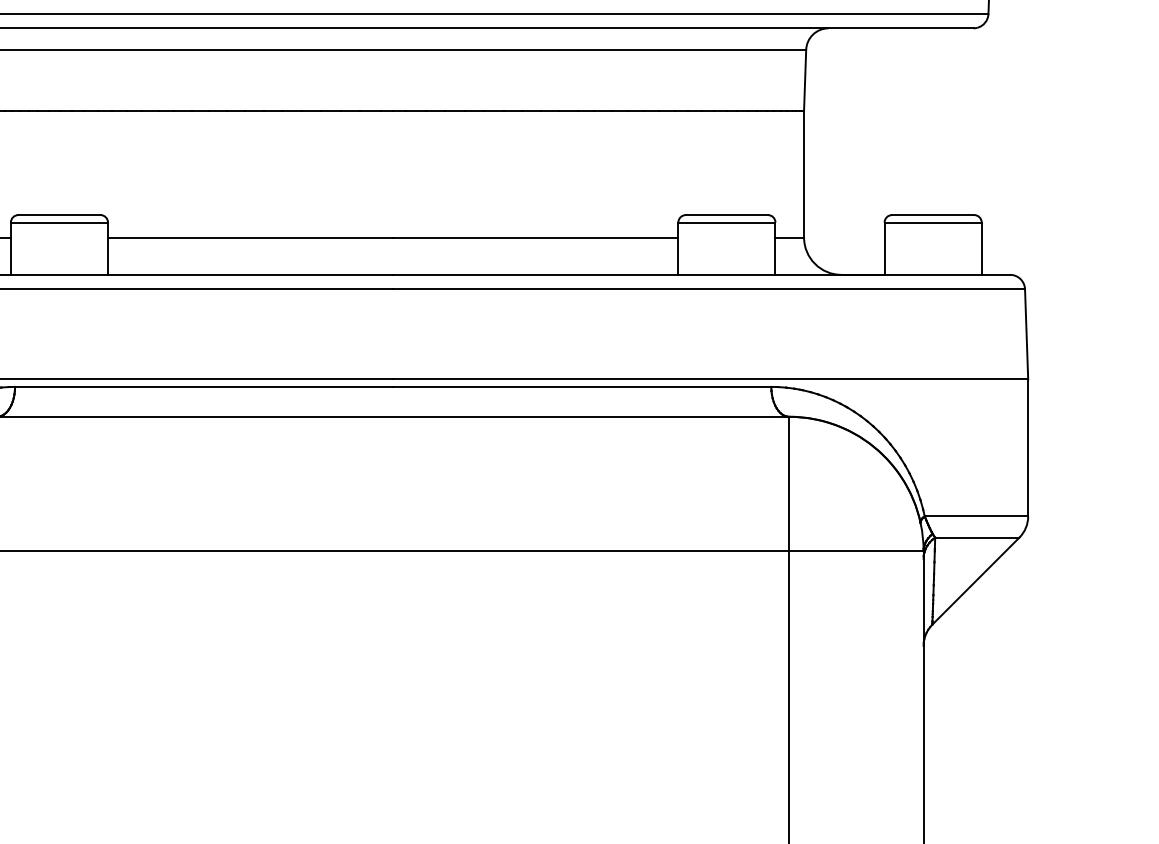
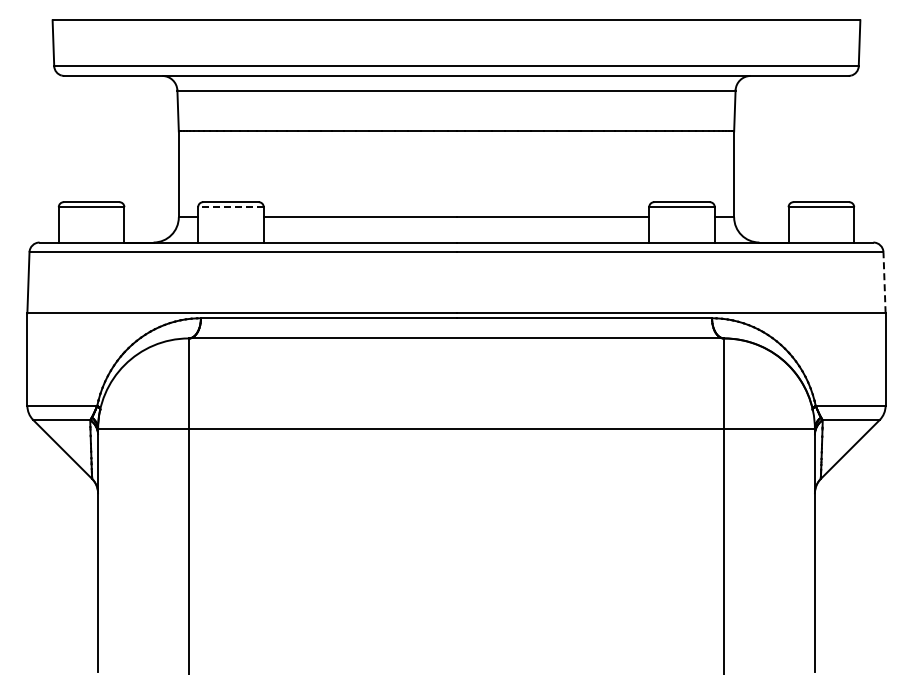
line: (58, 223) -> (230, 207), solid -> dashed
line: (1026, 333) -> (884, 282), solid -> dashed

